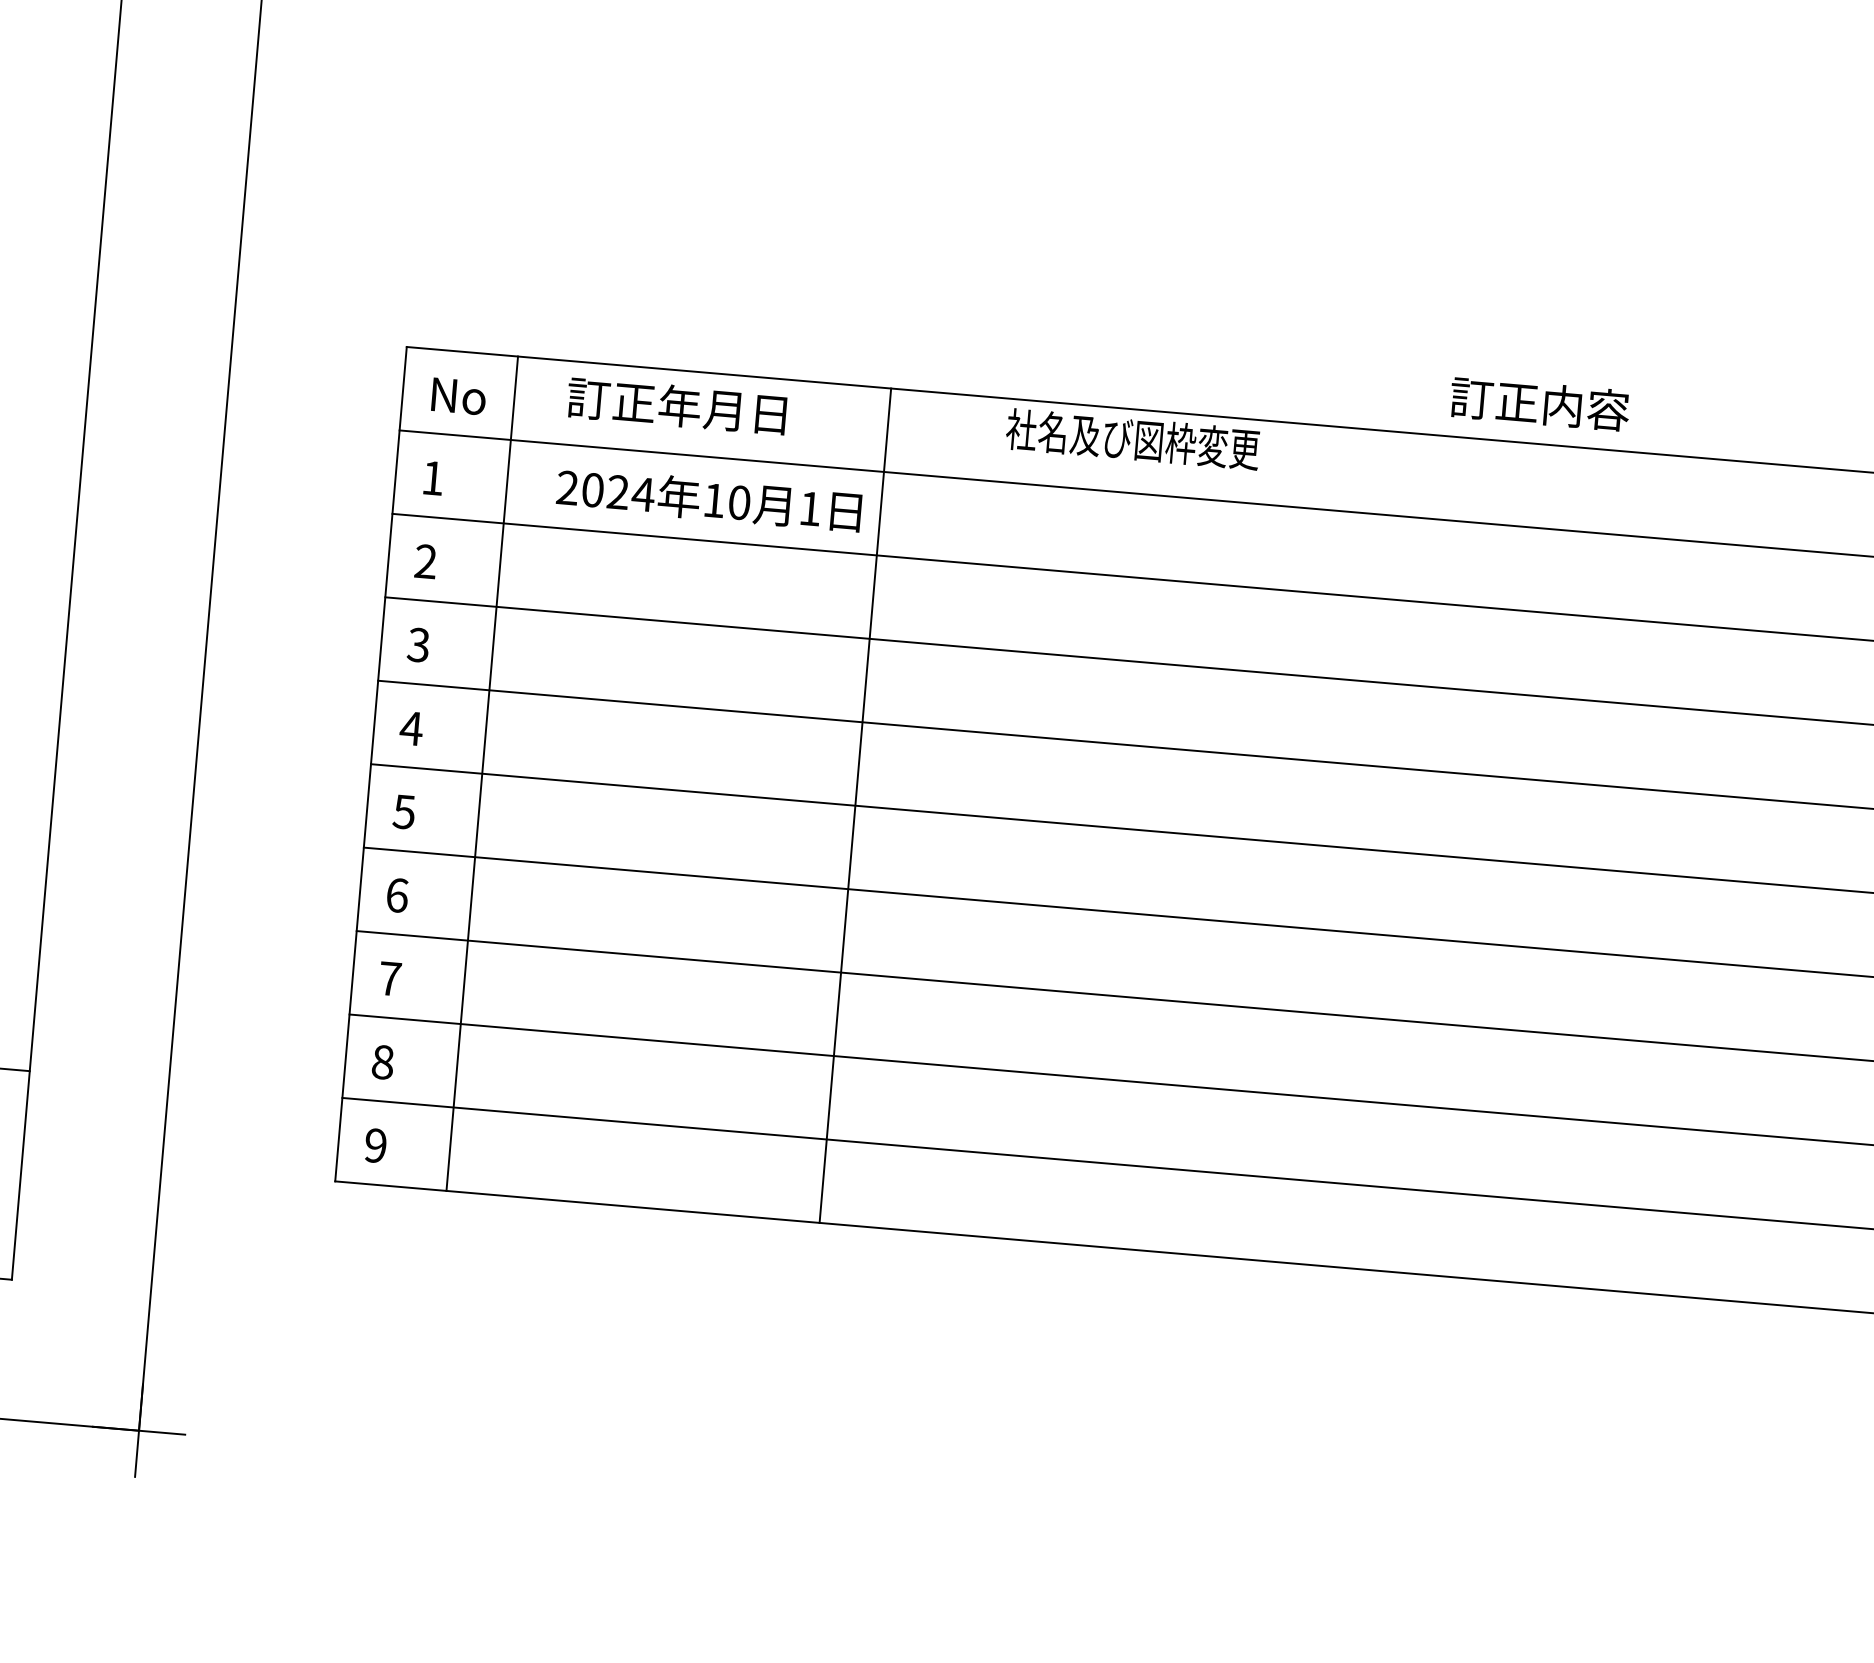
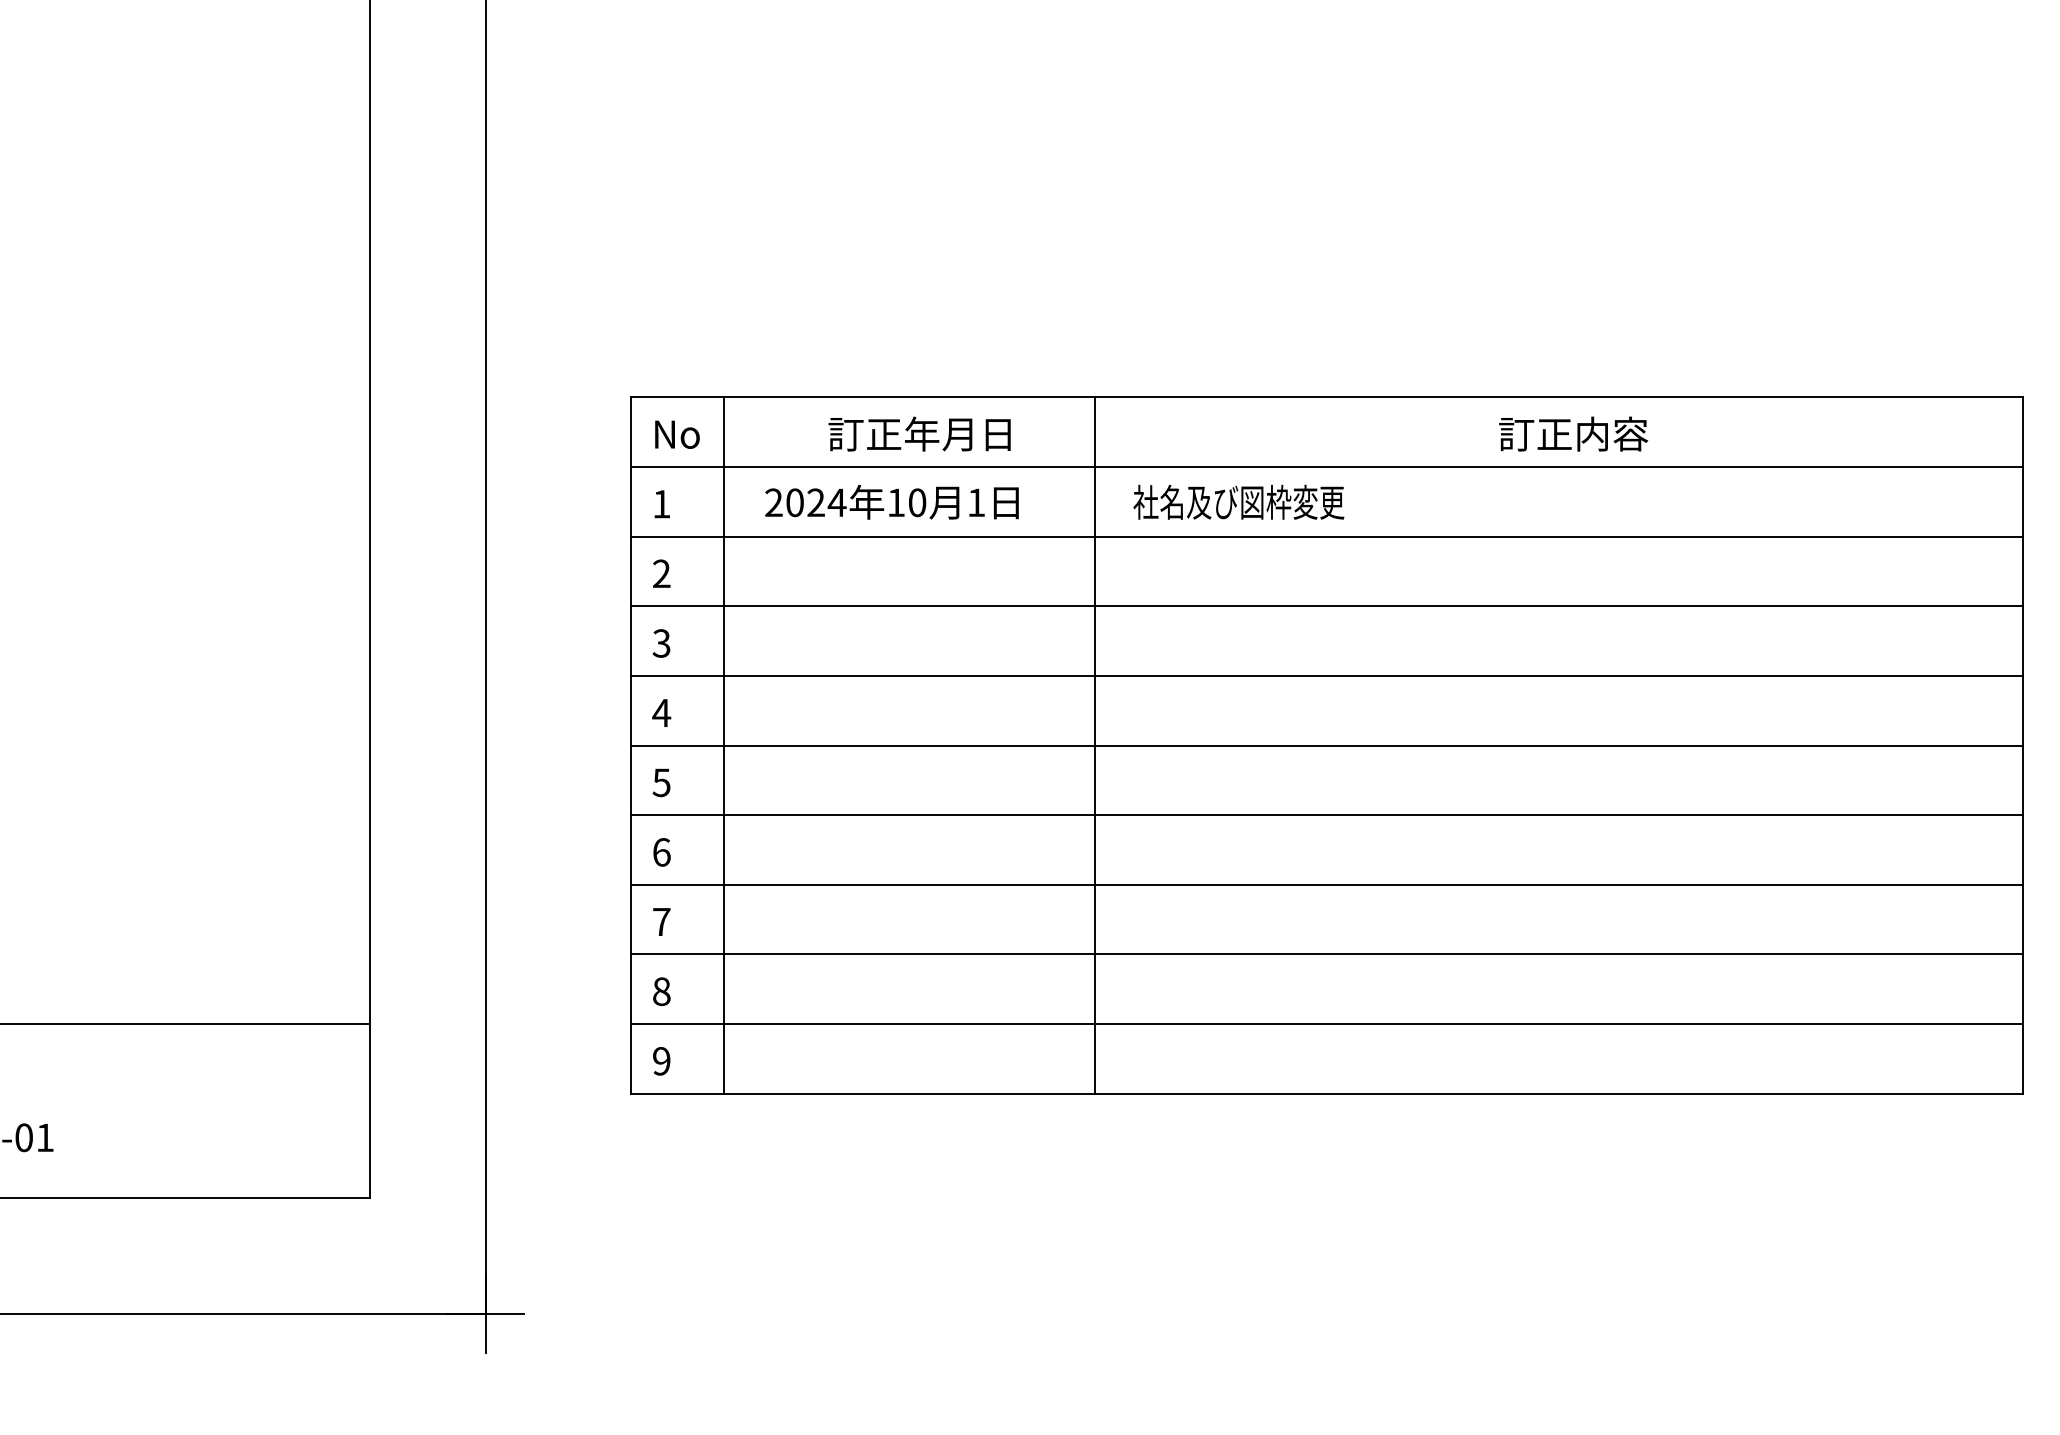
text: (1539, 403) -> (1573, 433), moved
text: (676, 405) -> (919, 433), moved
text: (1132, 438) -> (1238, 501), moved
line: (854, 805) -> (1094, 745), moved

